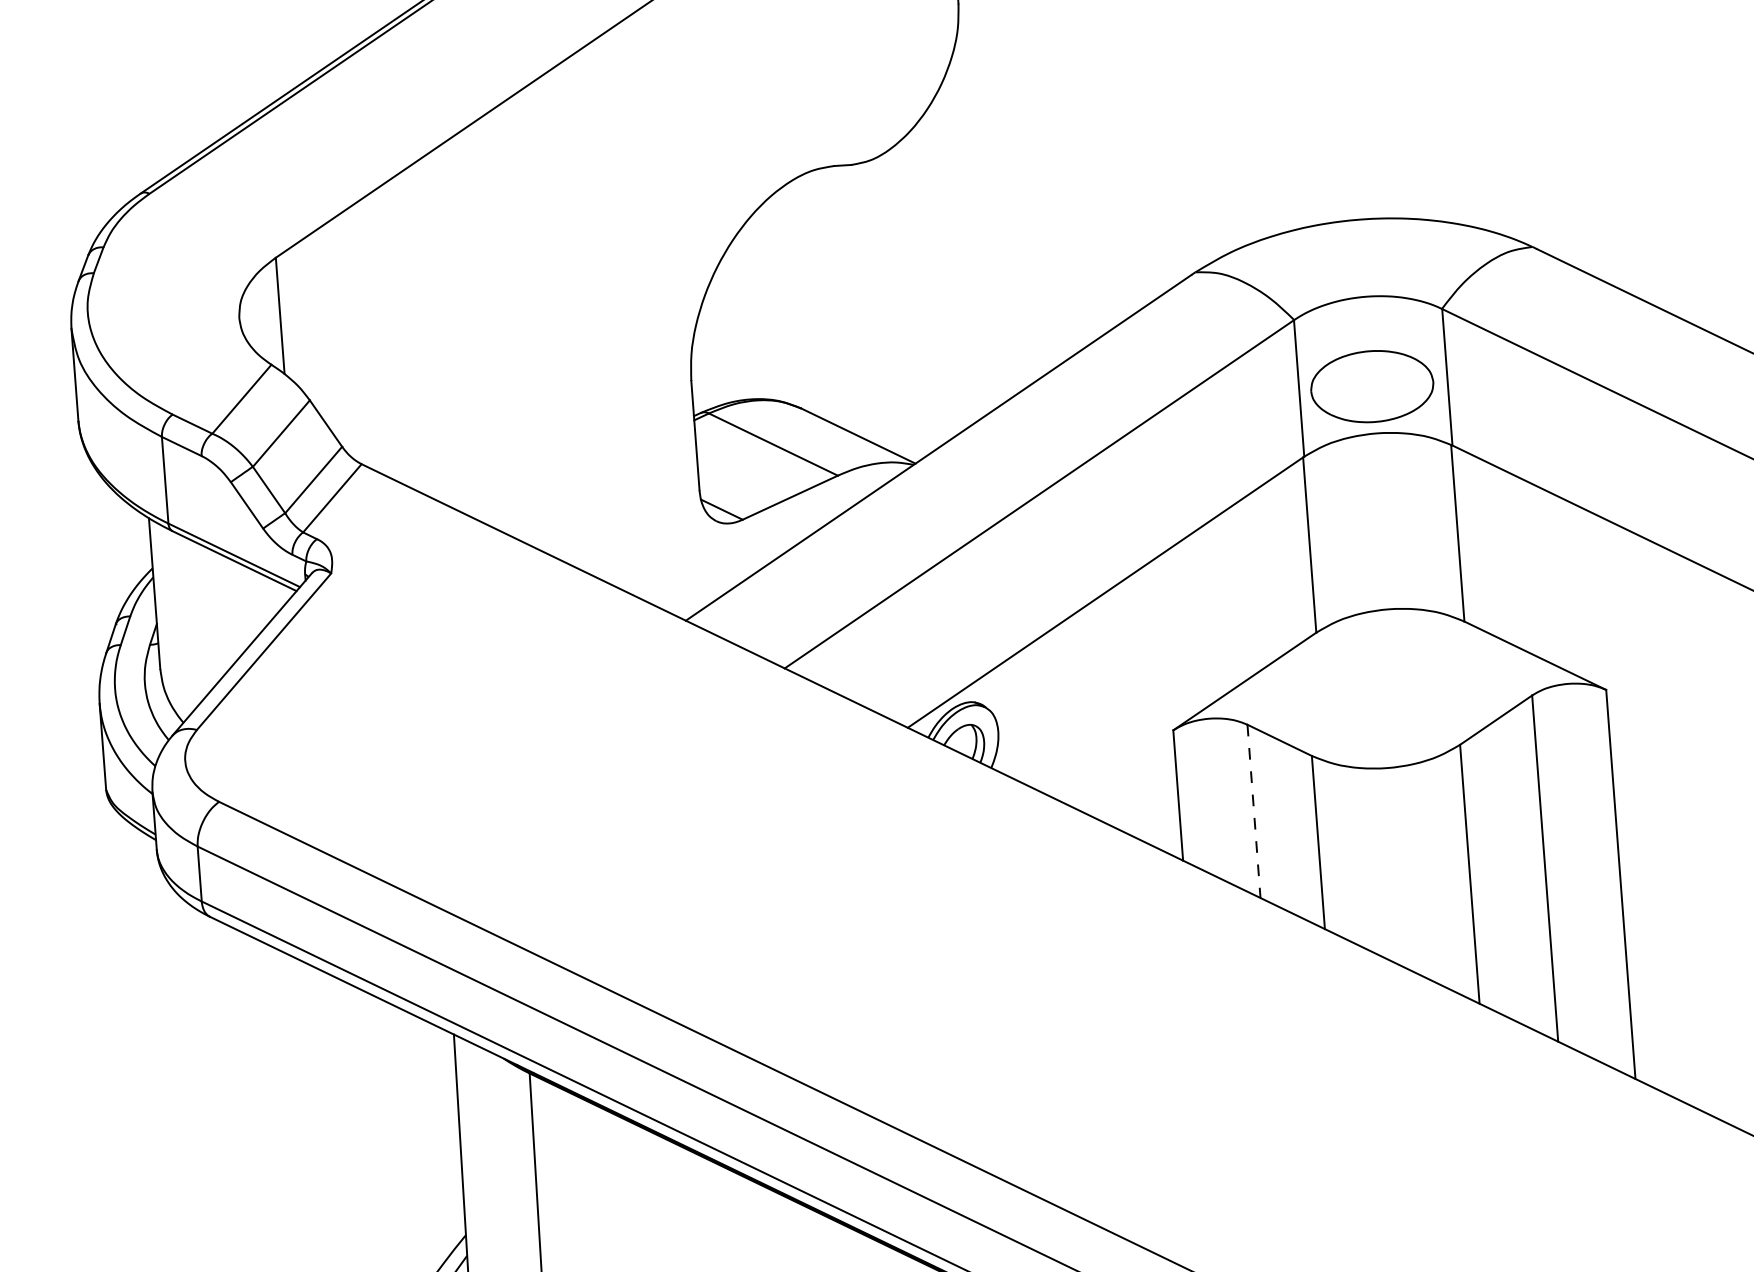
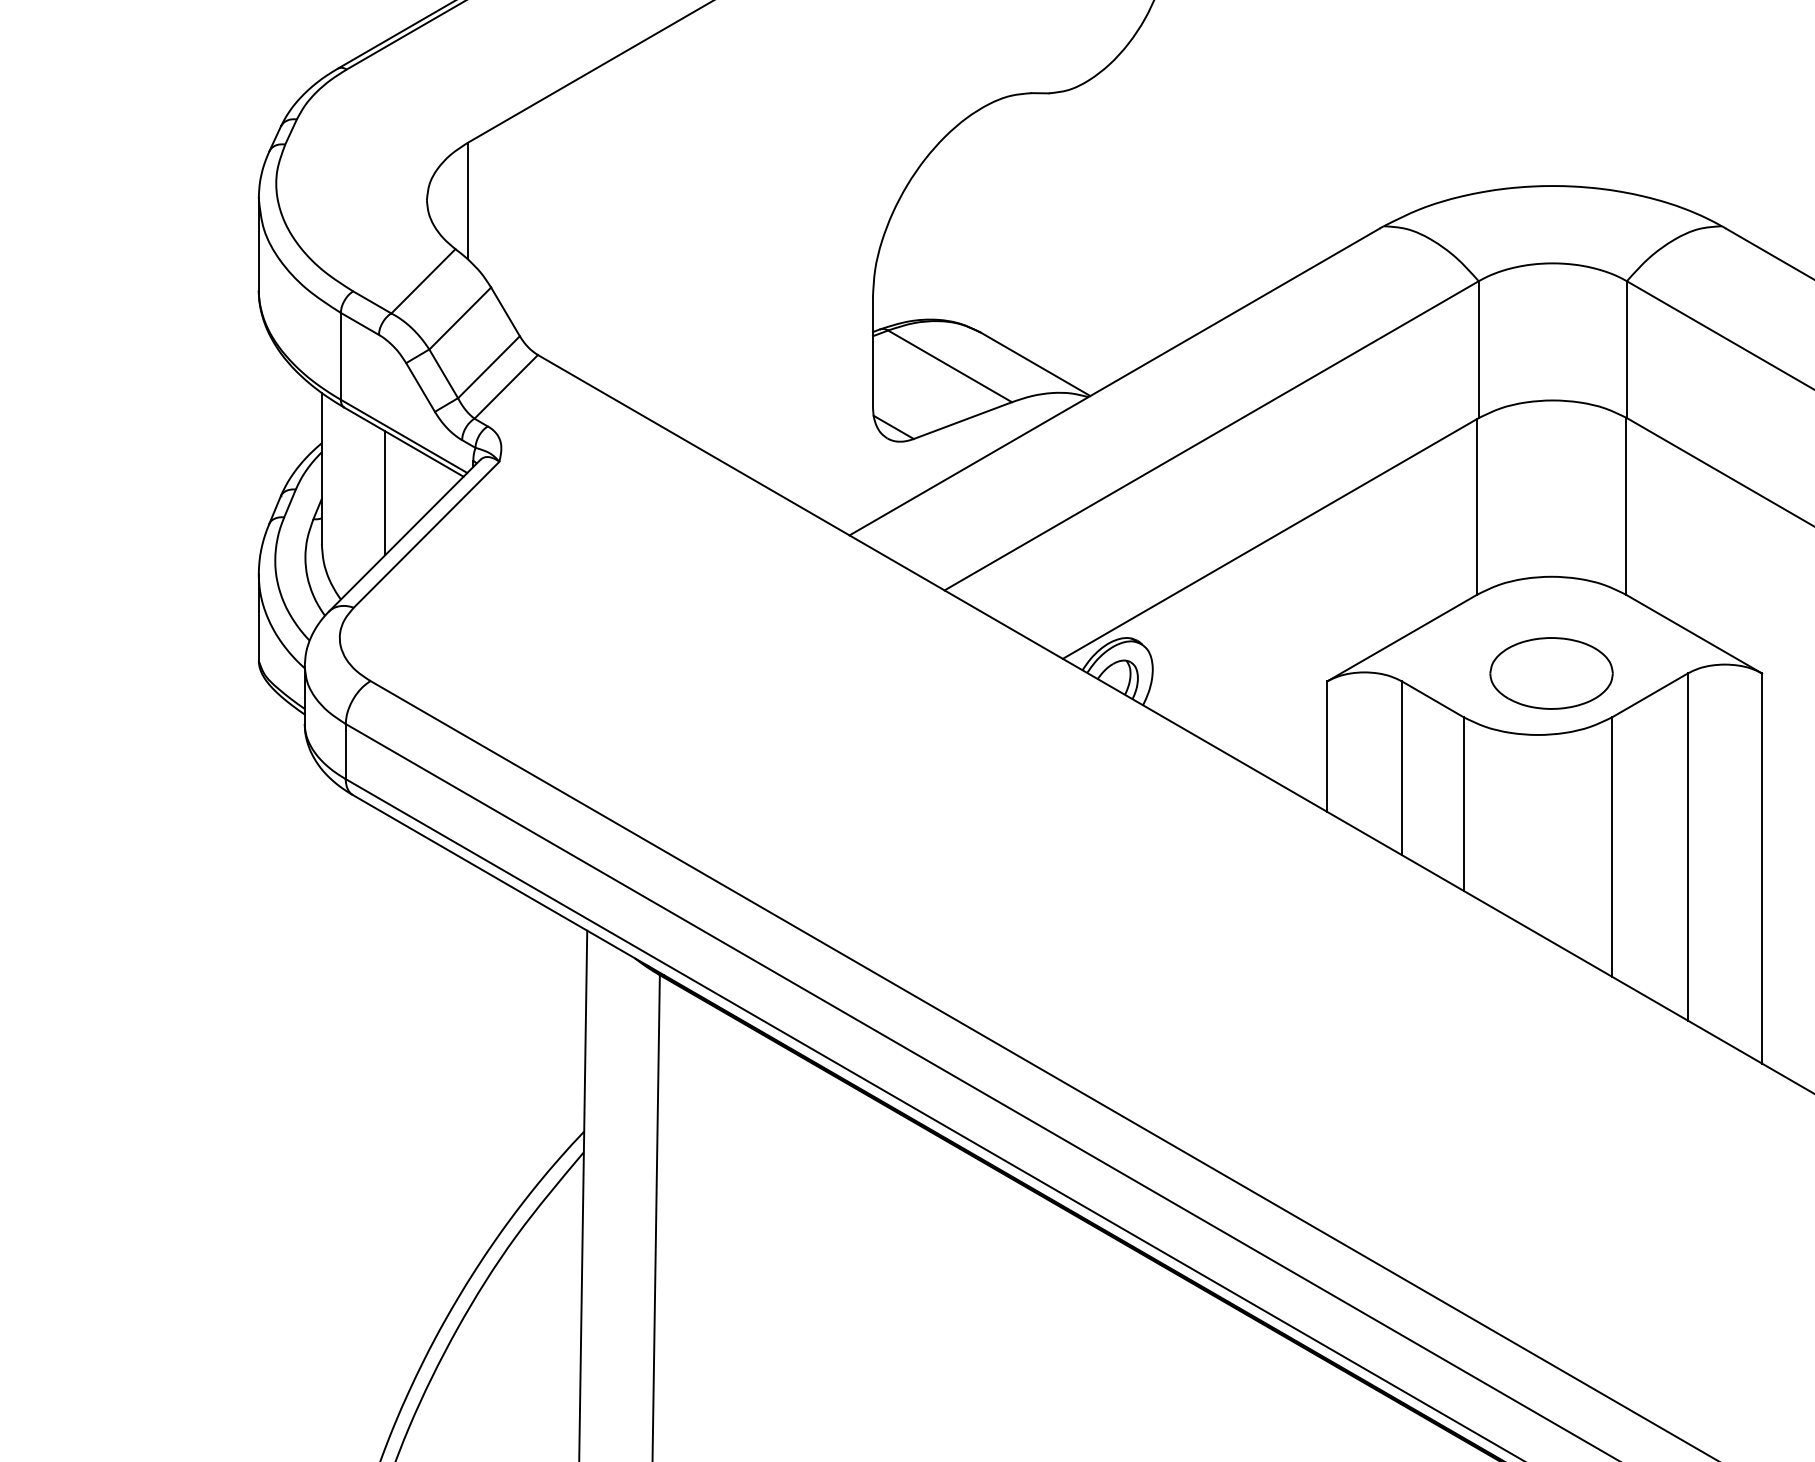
part: (1372, 386) -> (1551, 673), moved
line: (219, 612) -> (385, 492), added
line: (1253, 811) -> (1401, 768), dashed -> solid

